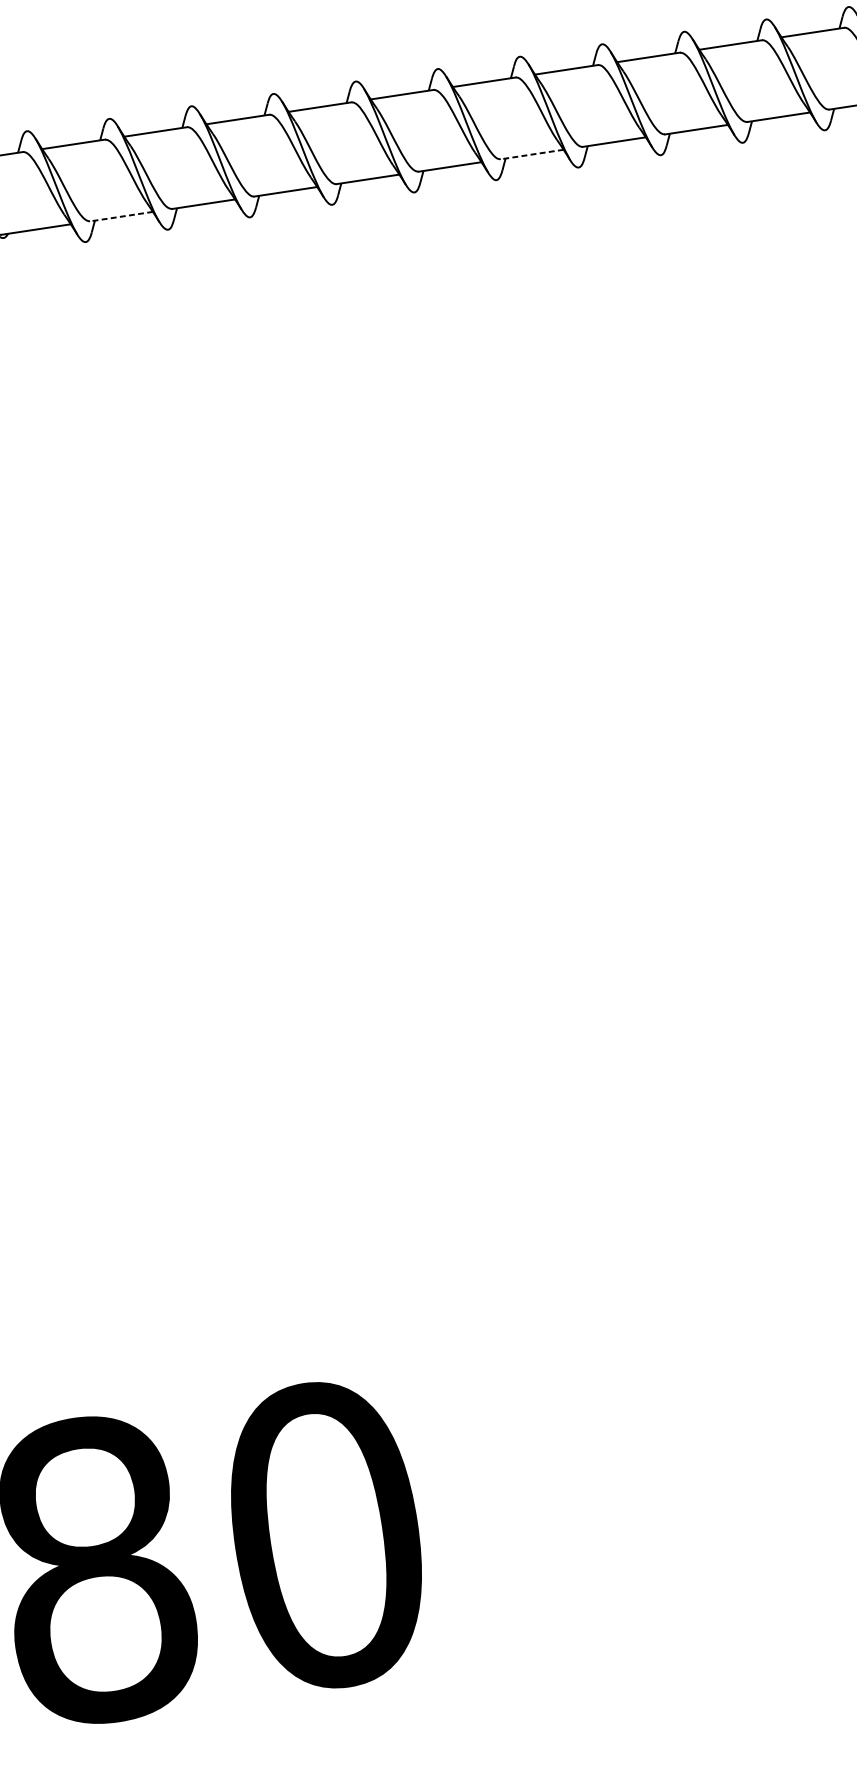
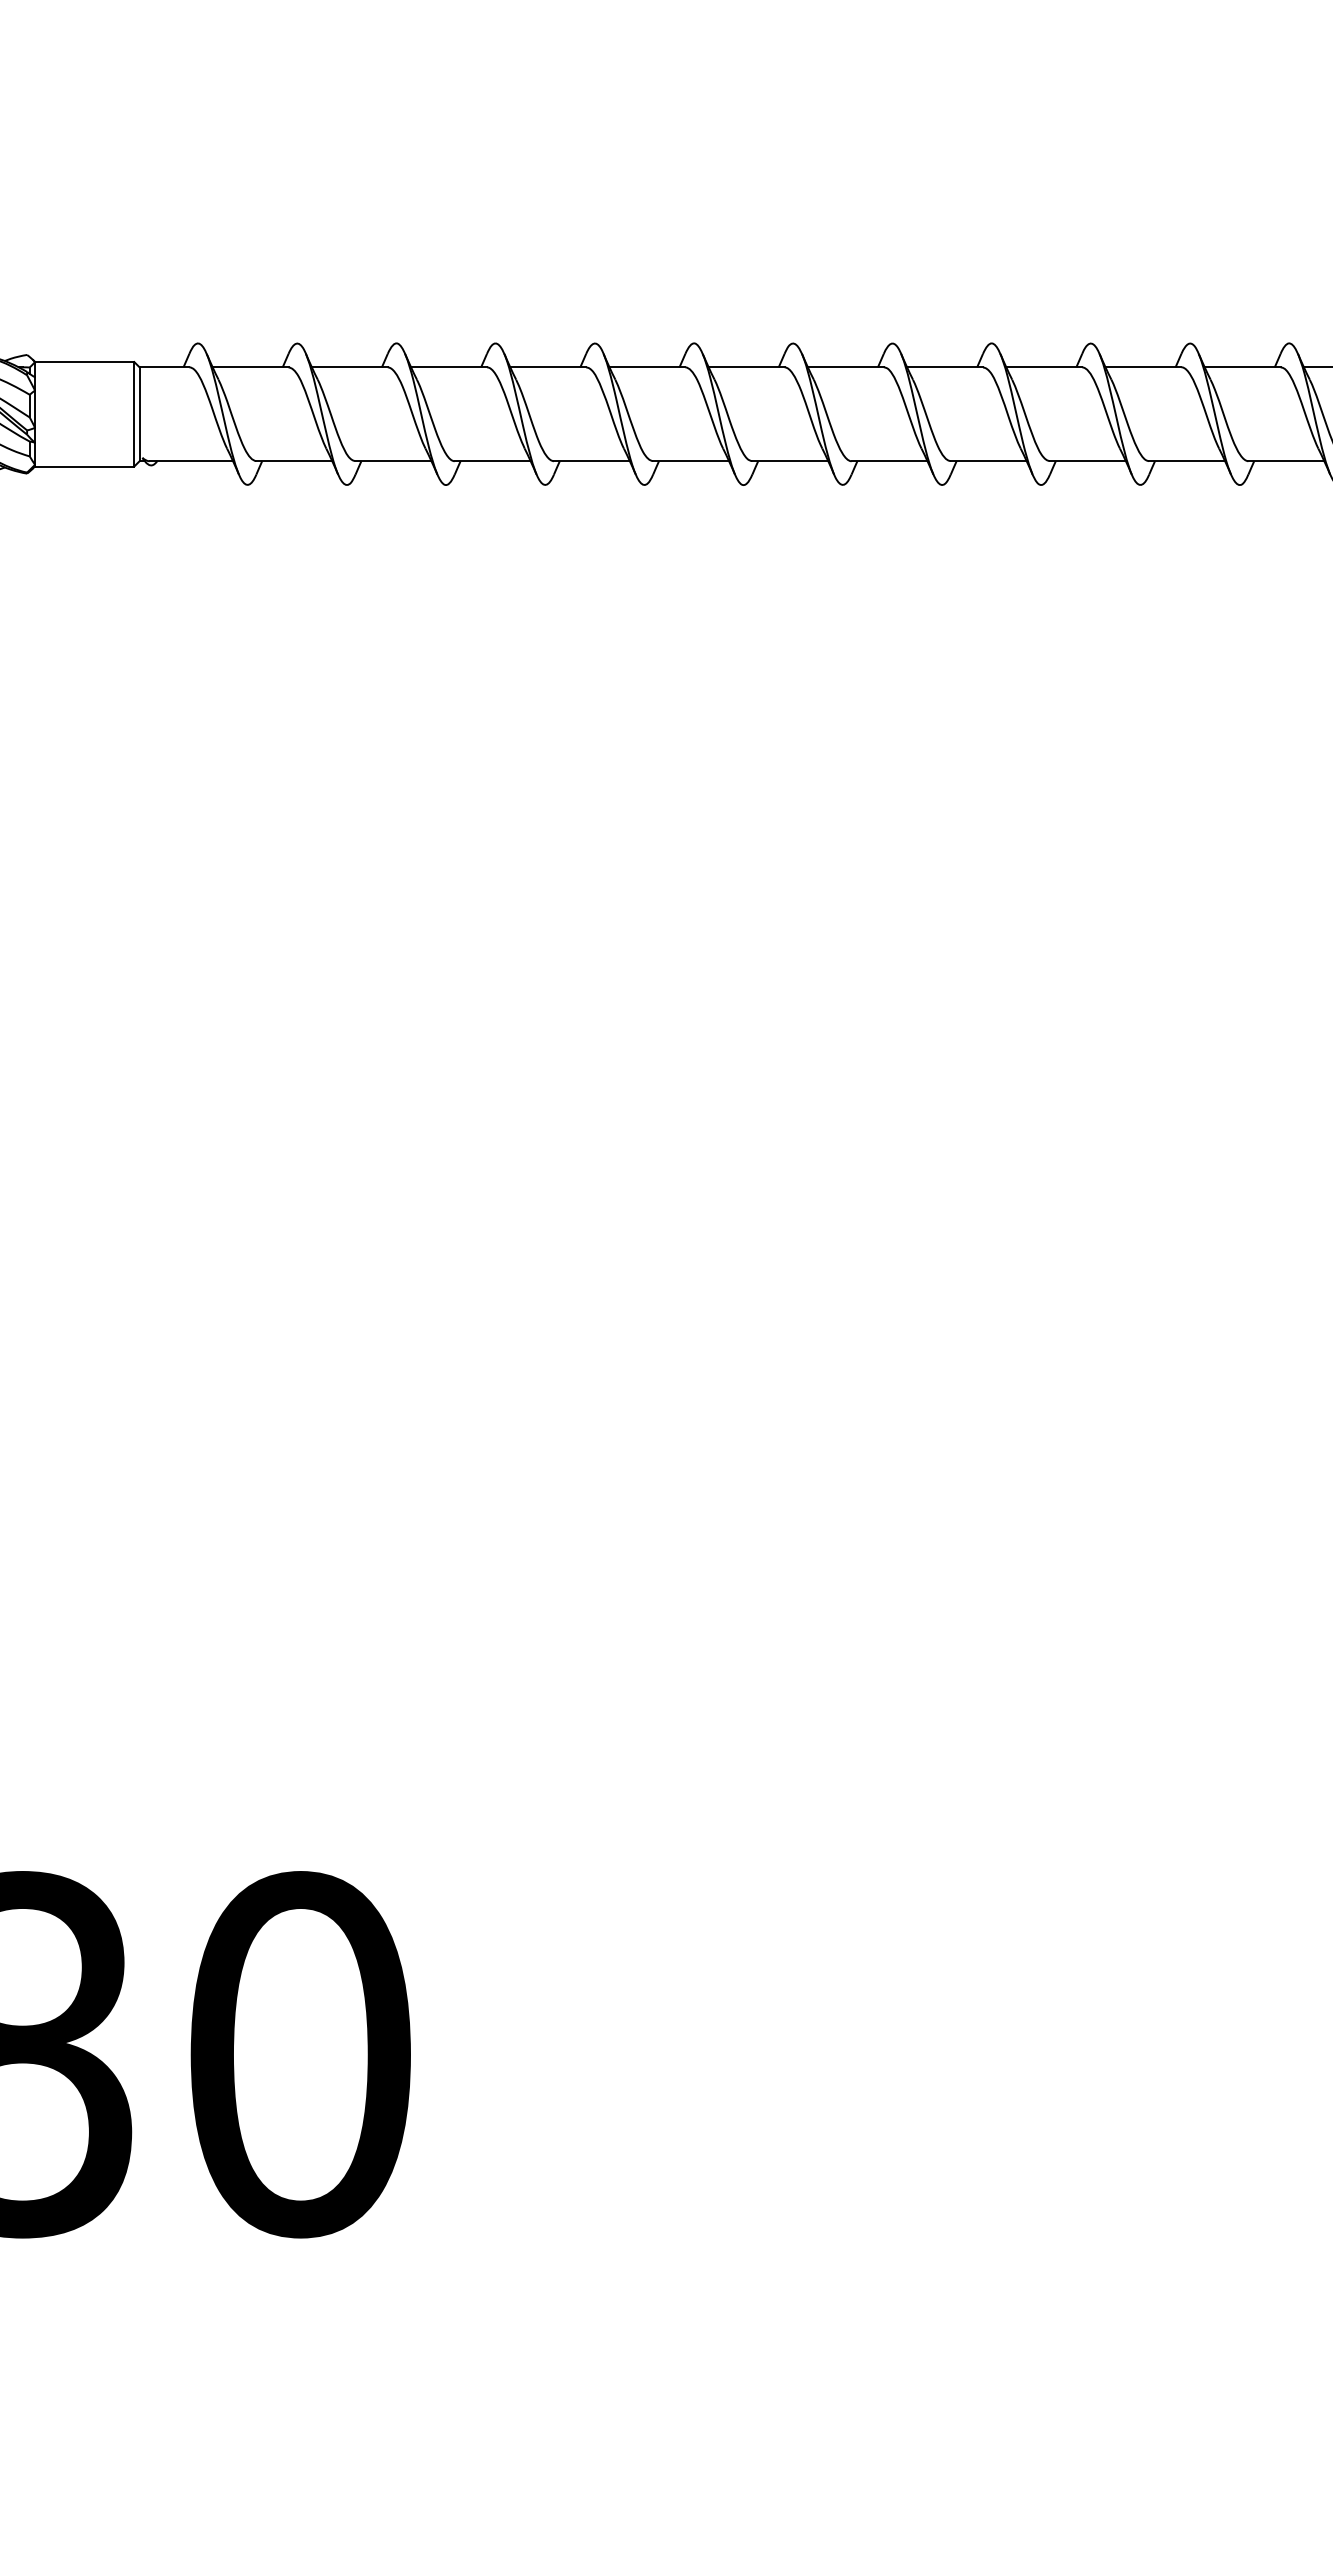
line: (532, 154) -> (790, 461), dashed -> solid
line: (121, 216) -> (294, 461), dashed -> solid

